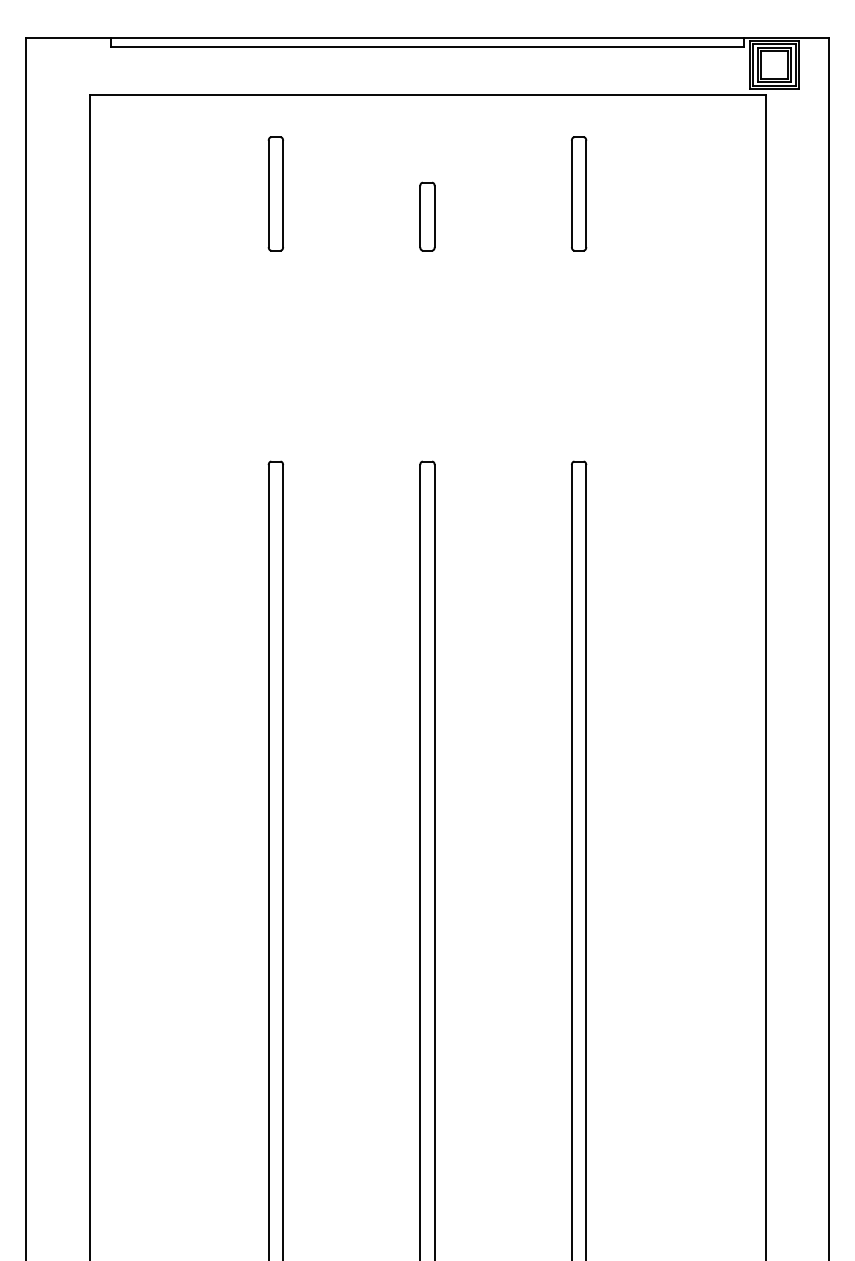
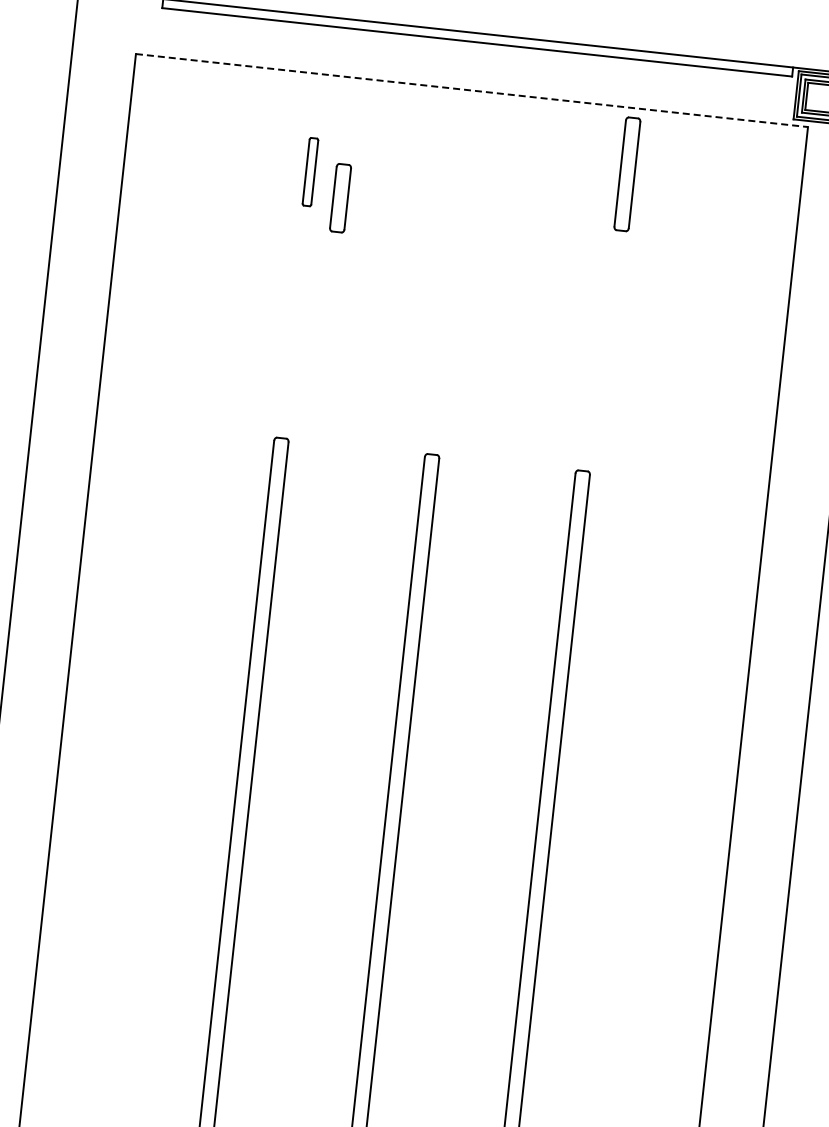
line: (427, 95) -> (471, 90), solid -> dashed
part: (275, 193) -> (310, 171), size x0.6
part: (579, 193) -> (627, 173), moved
part: (427, 216) -> (340, 198), moved

